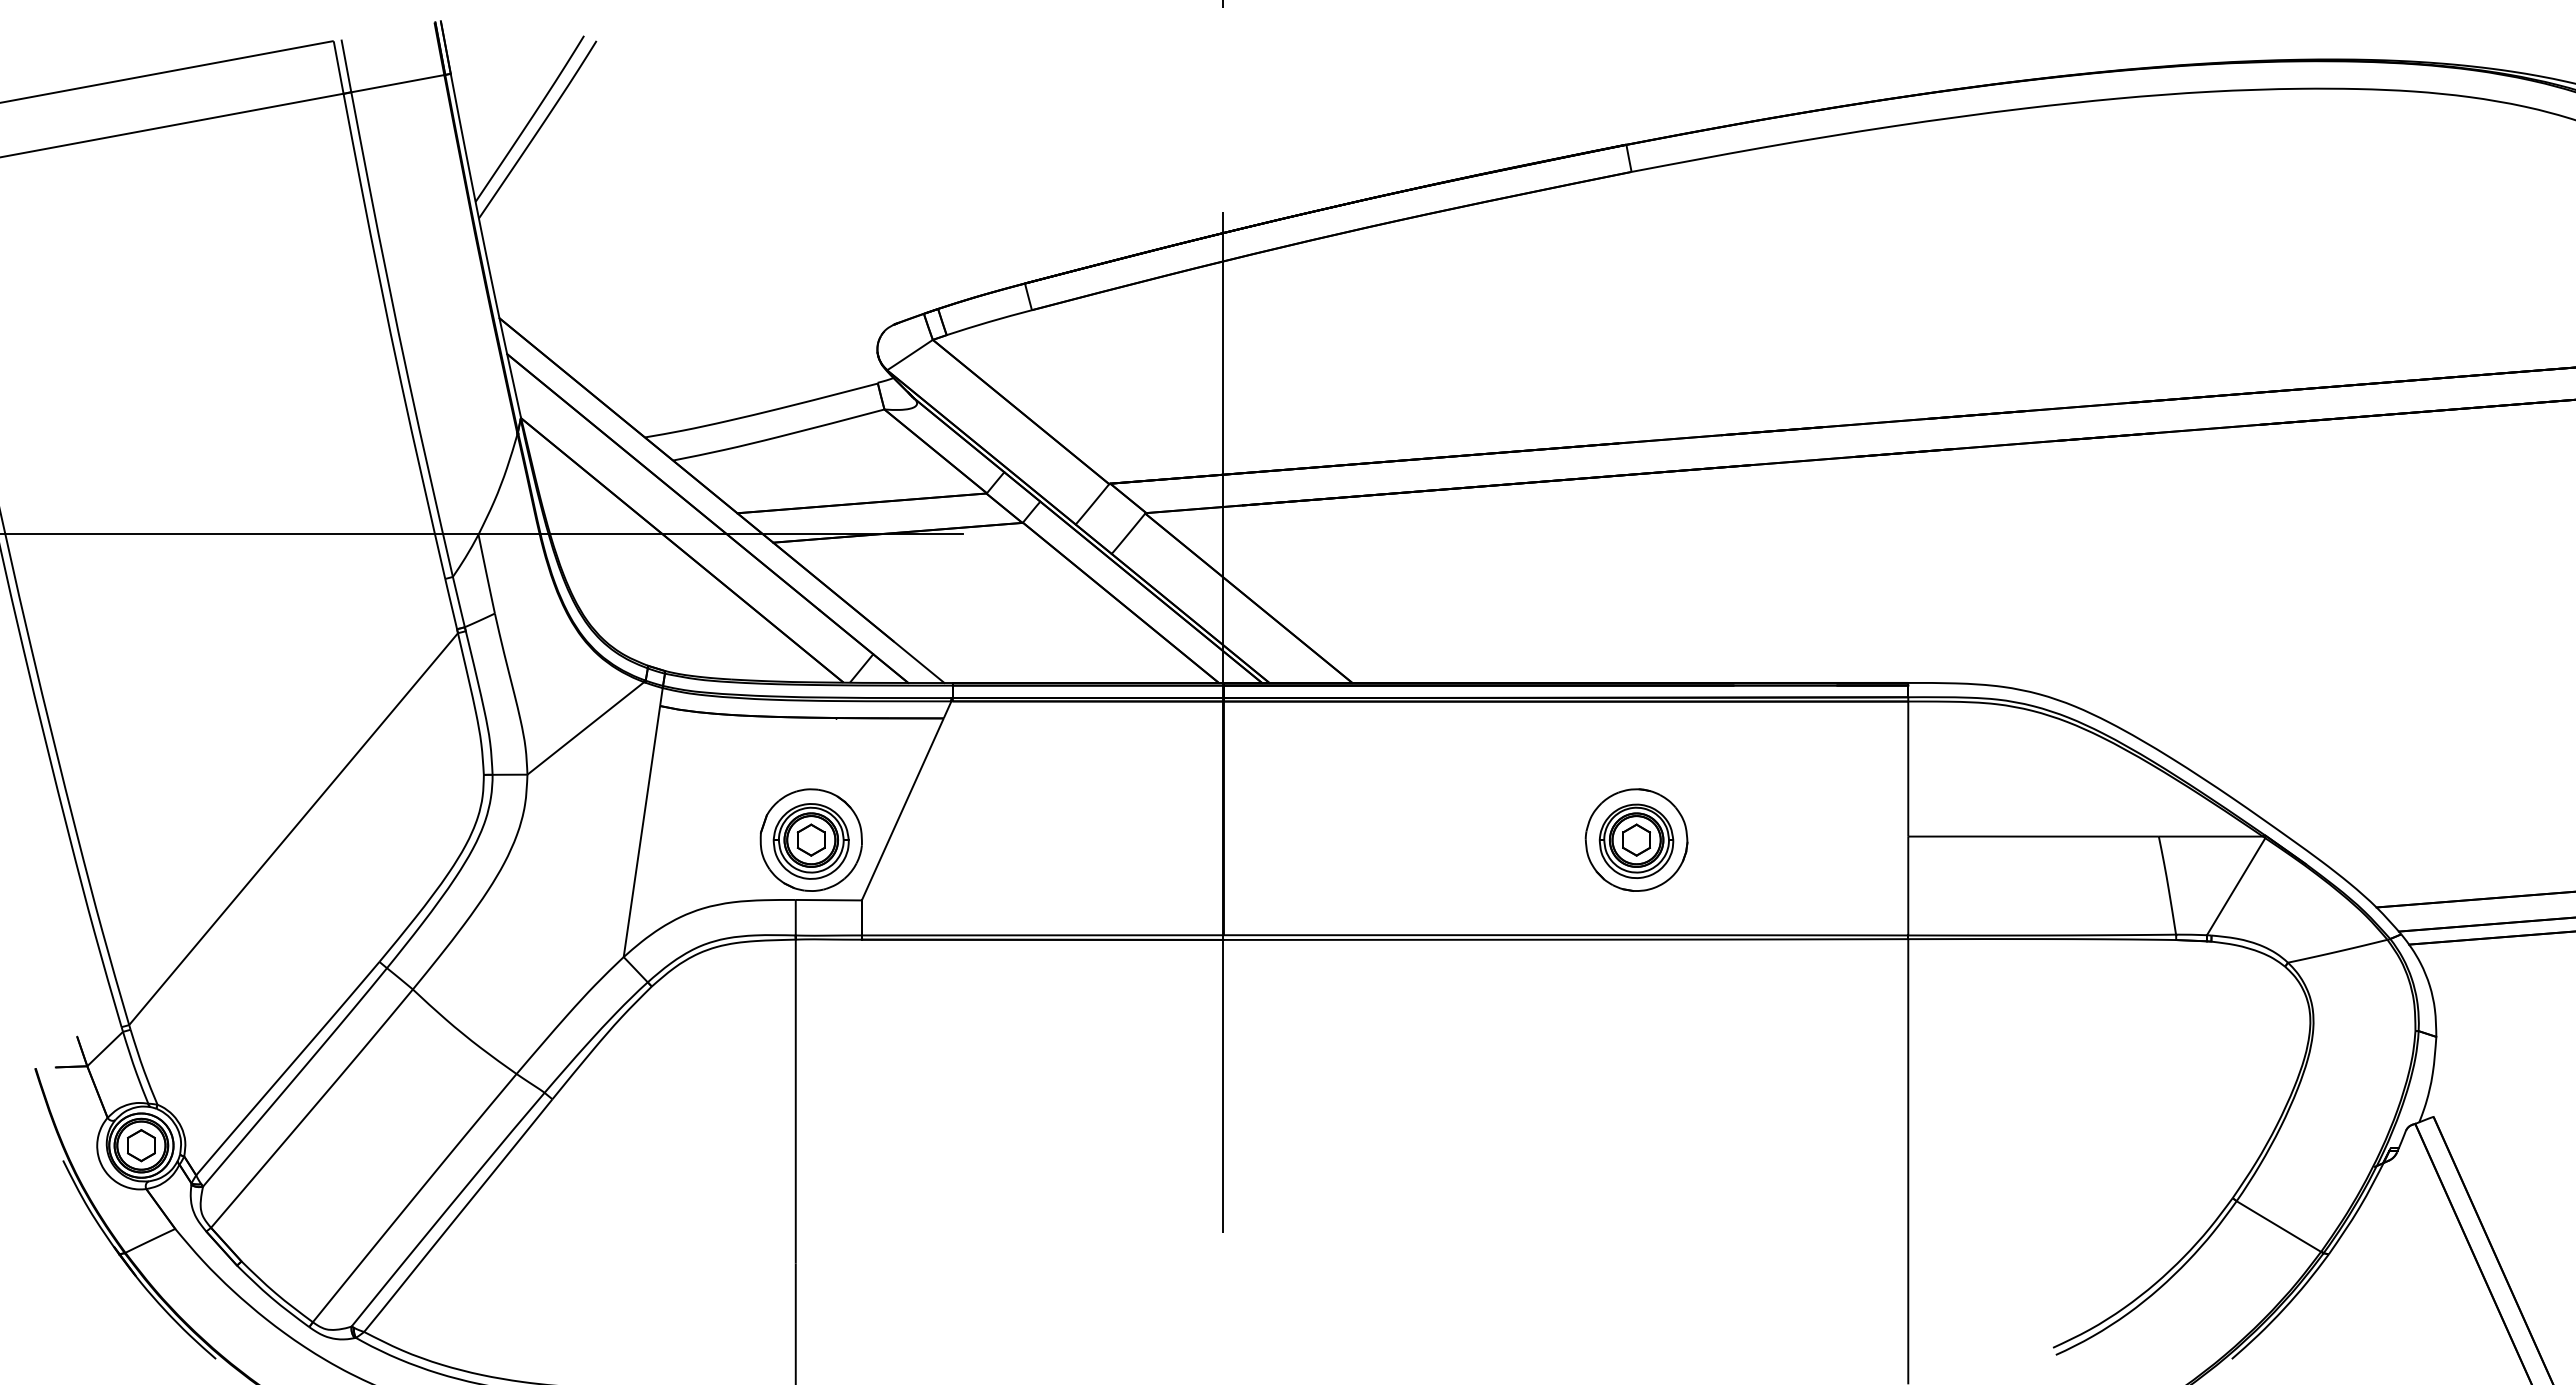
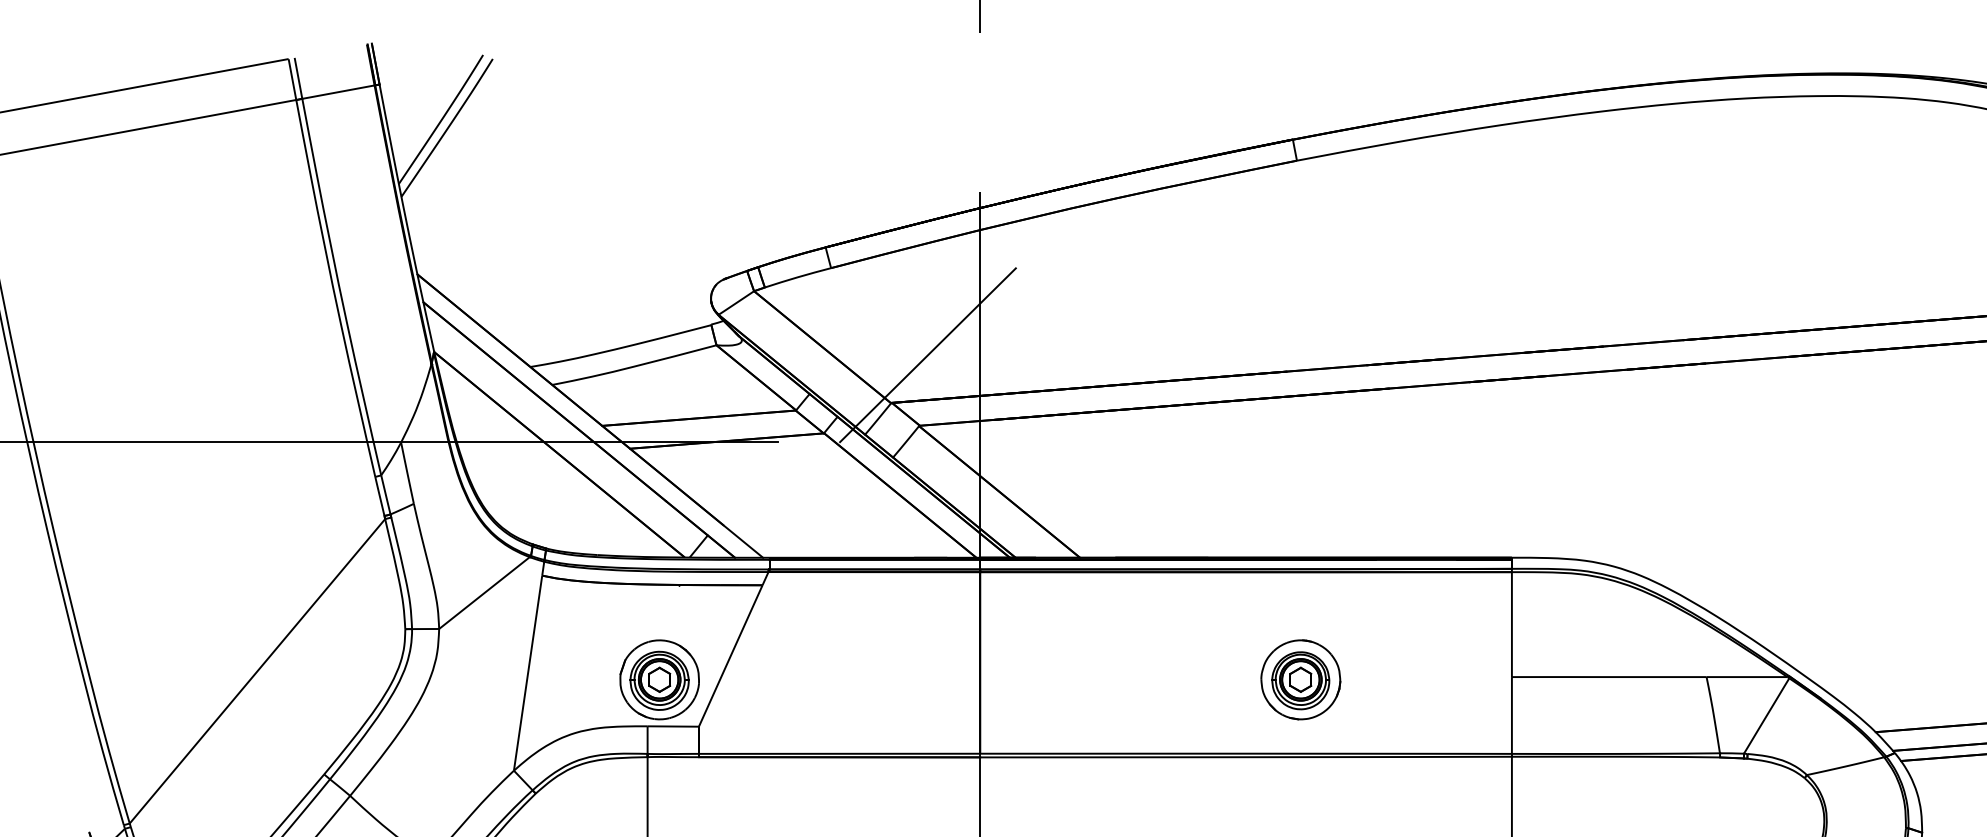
line: (1156, 422) -> (927, 355), added

